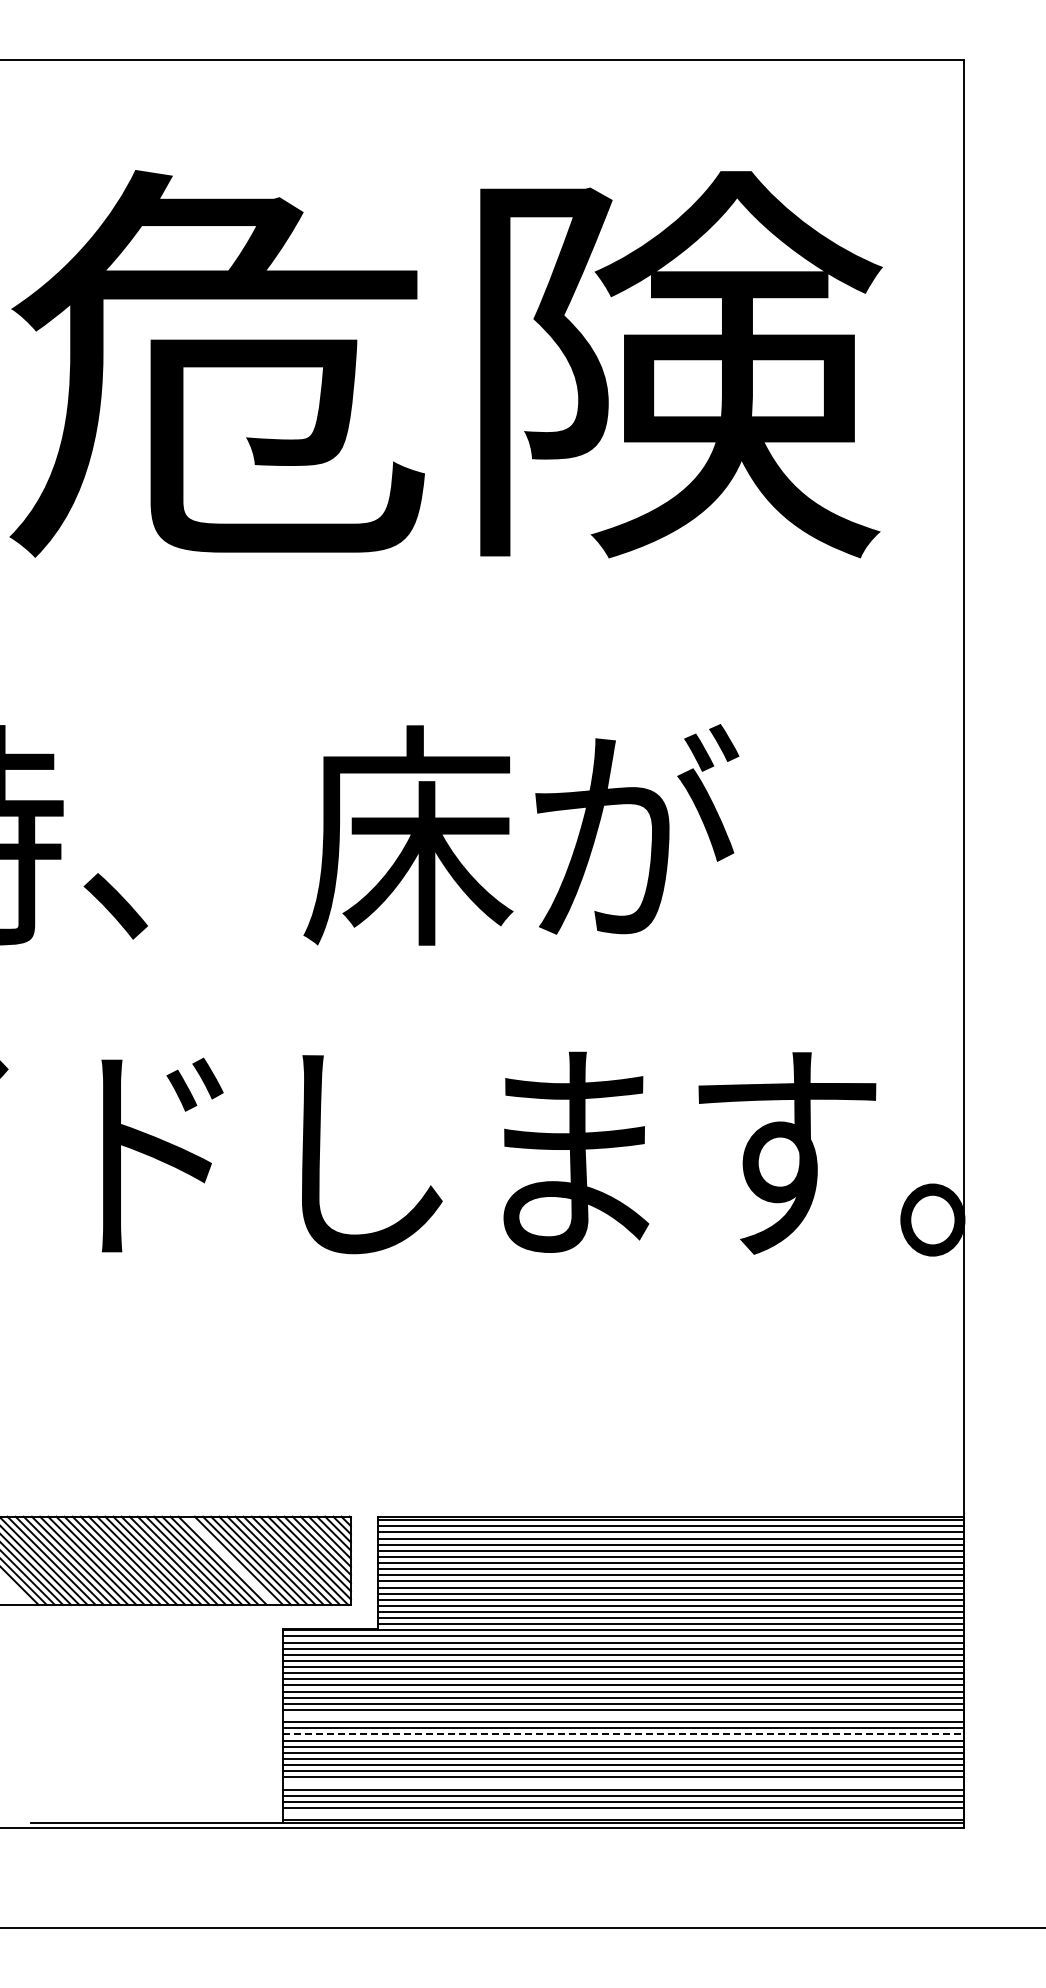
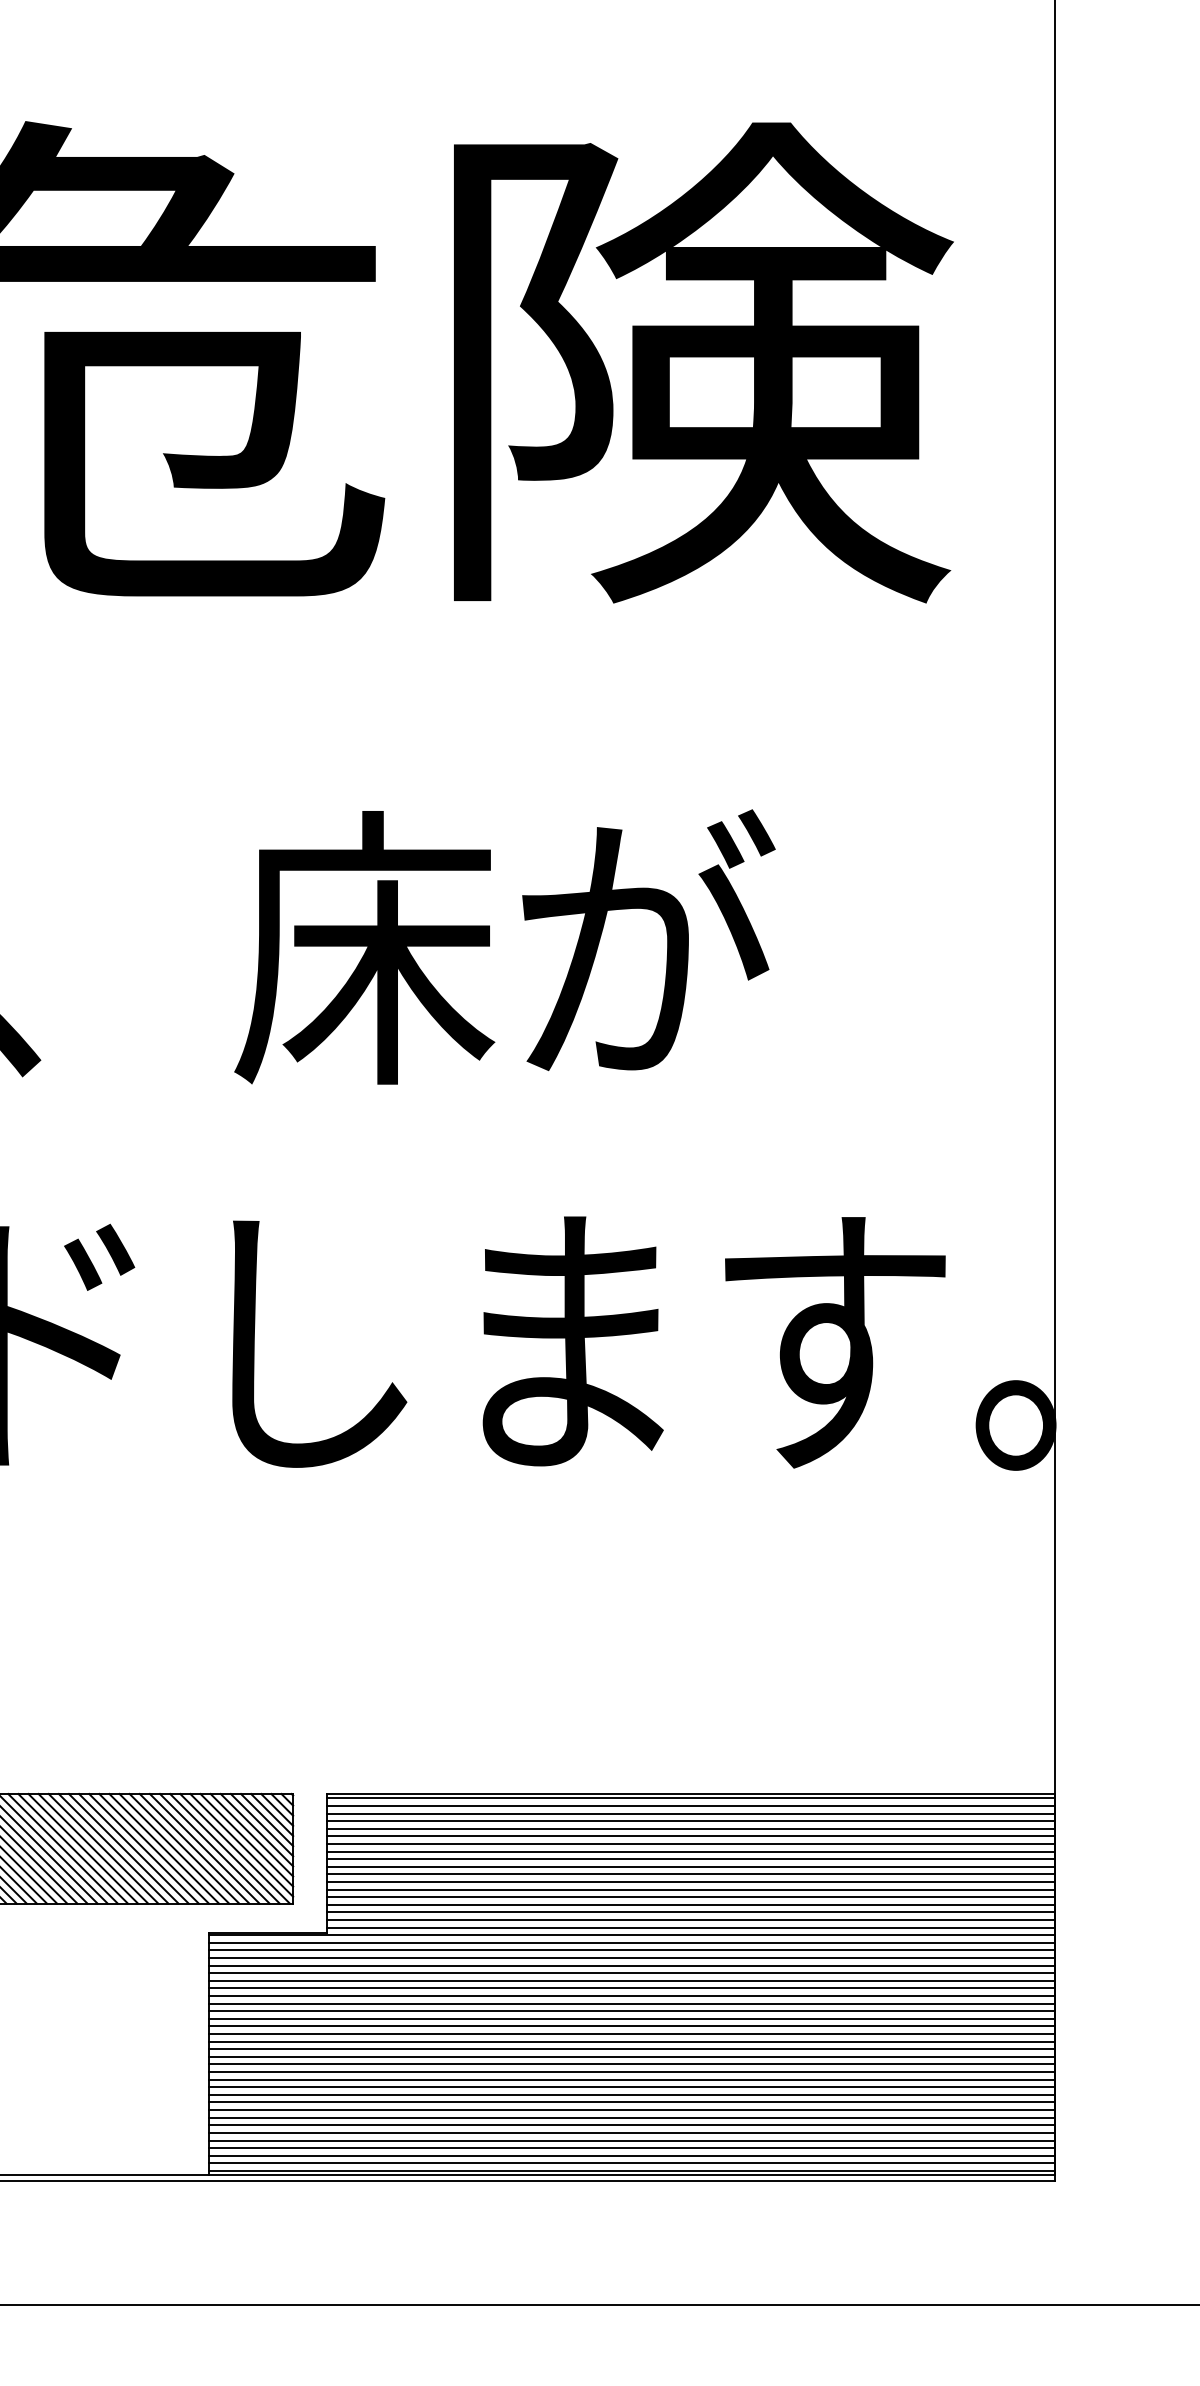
line: (230, 1560) -> (143, 1848), added
line: (623, 1716) -> (631, 2042), added
line: (624, 1734) -> (633, 2064), dashed -> solid
line: (623, 1783) -> (631, 2125), added
line: (623, 1814) -> (631, 2163), added

